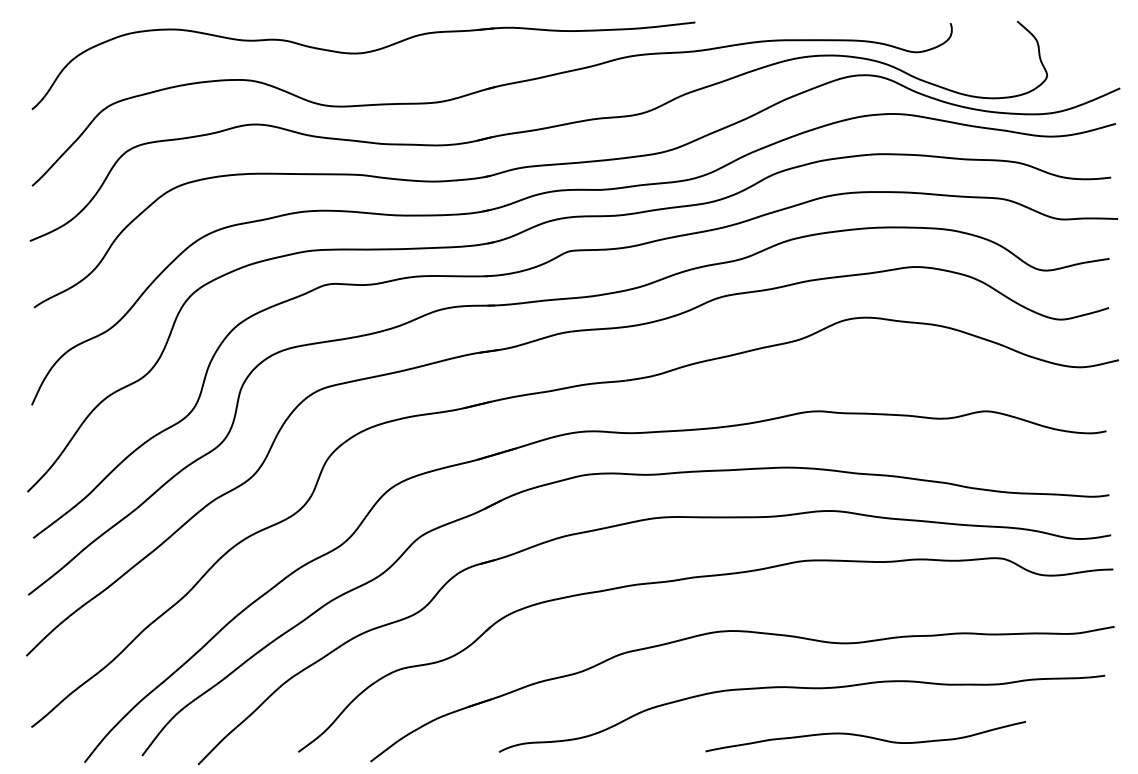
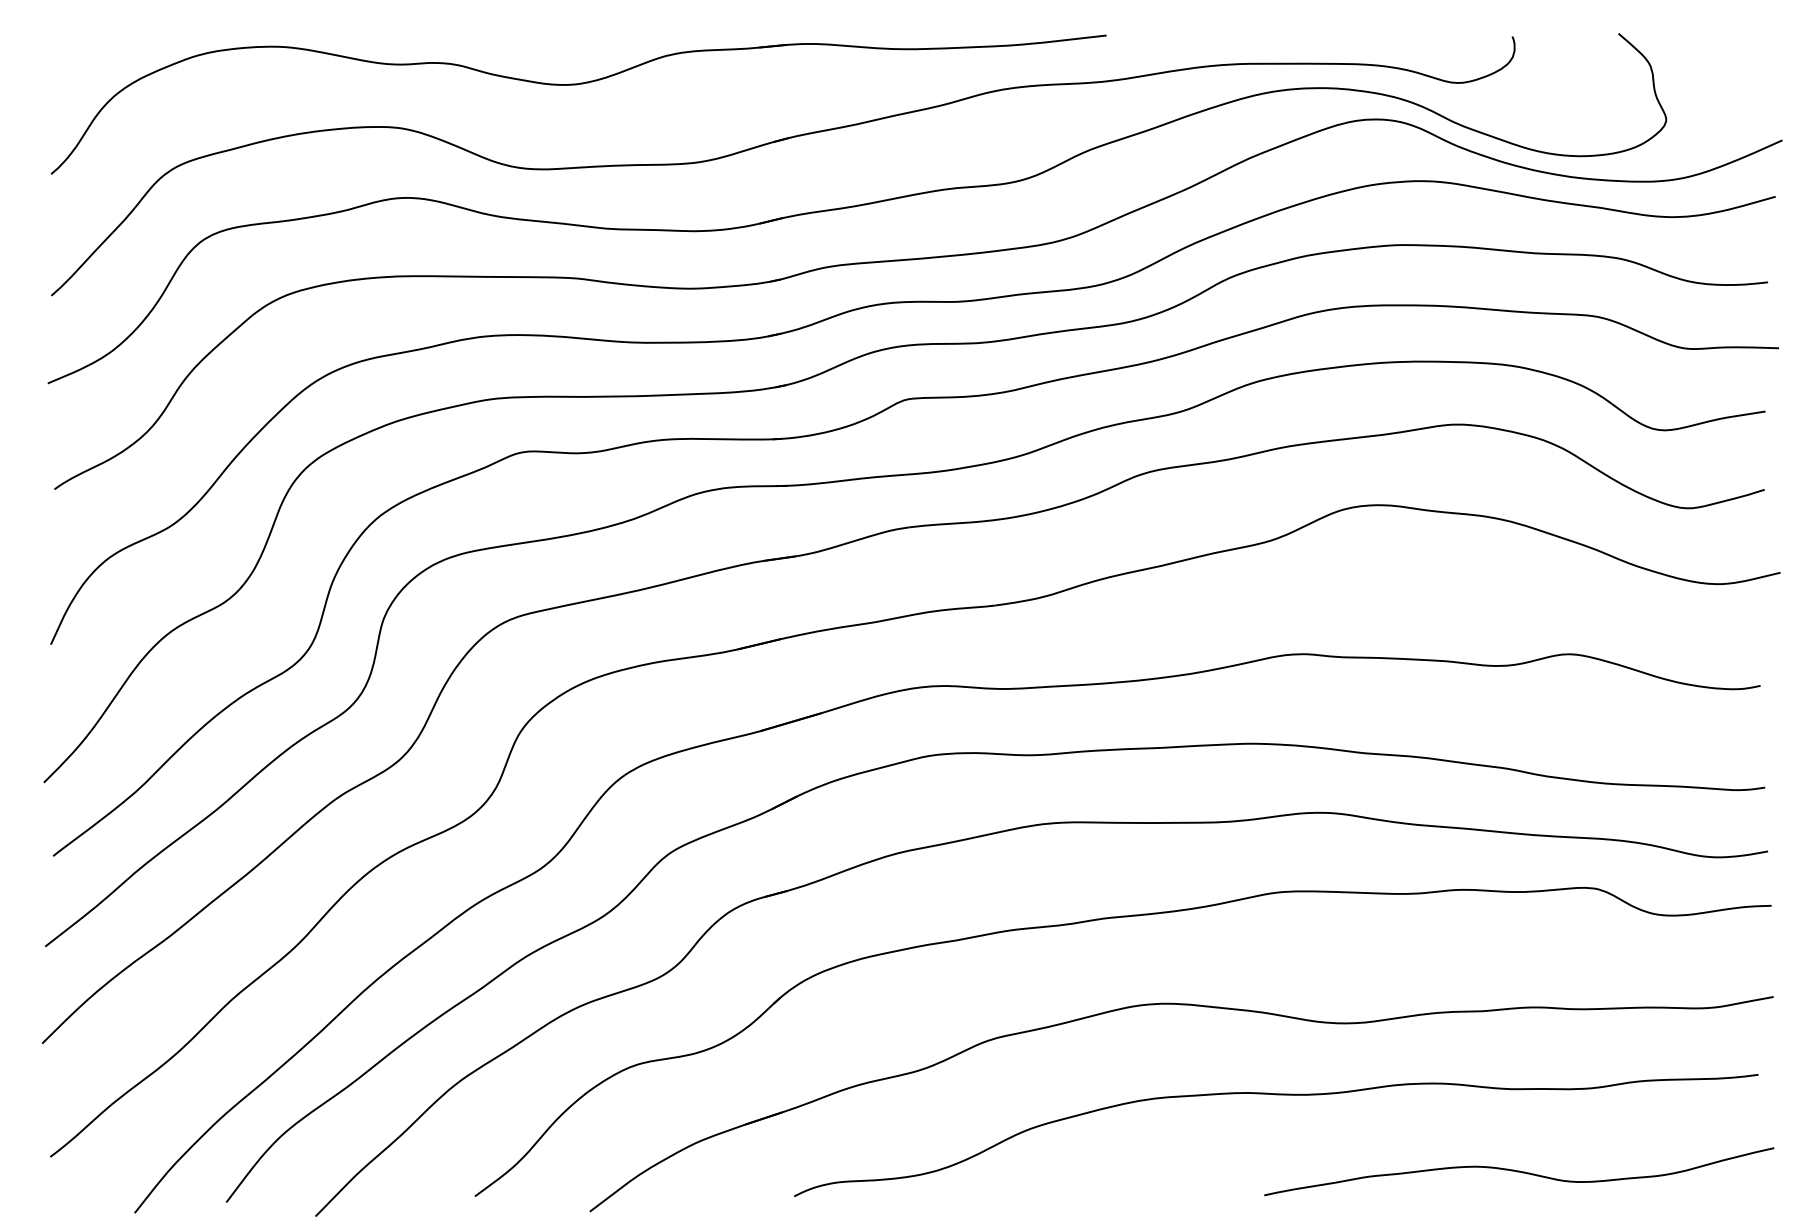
curve: (865, 736) -> (1518, 1171), moved

